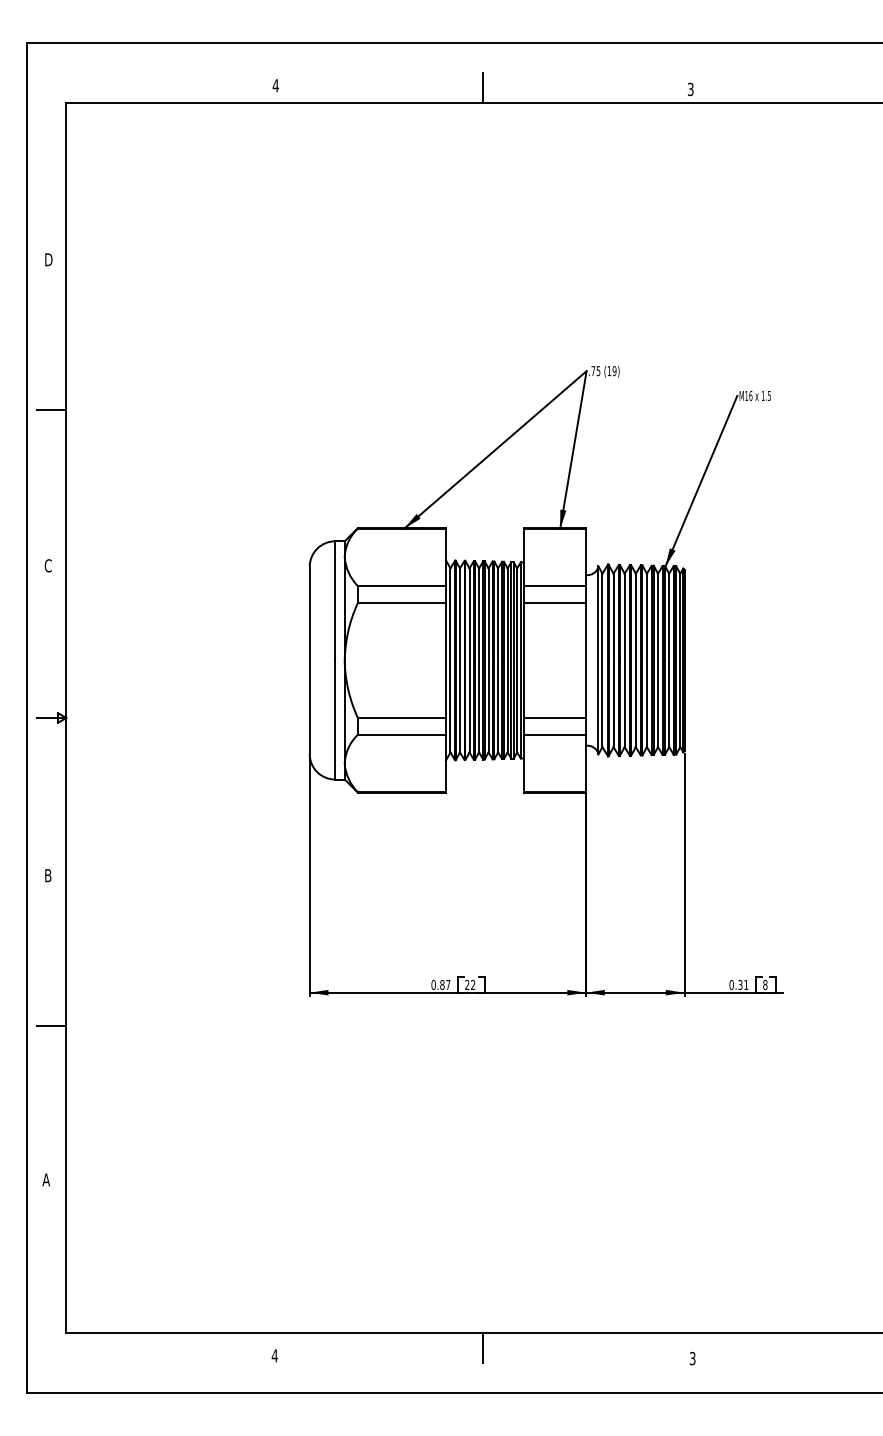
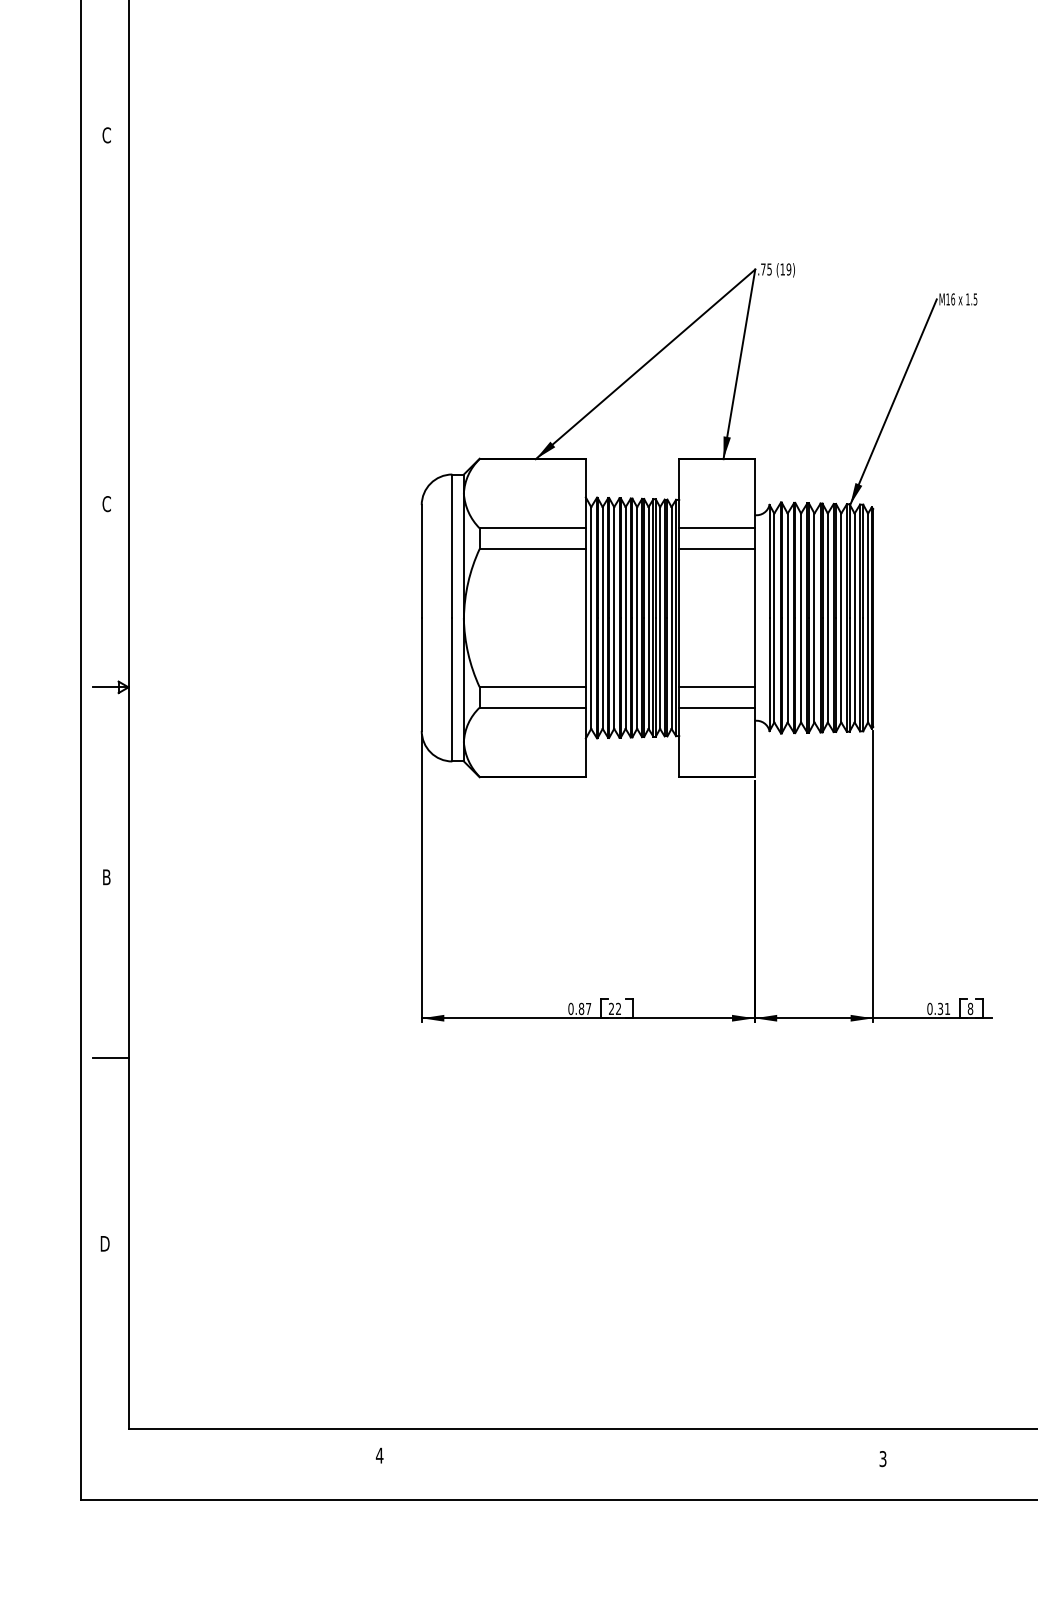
text: (48, 259) -> (107, 135), D -> C
line: (51, 410) -> (110, 316), removed
text: (46, 1179) -> (104, 1243), A -> D
line: (483, 1348) -> (631, 1446), removed

